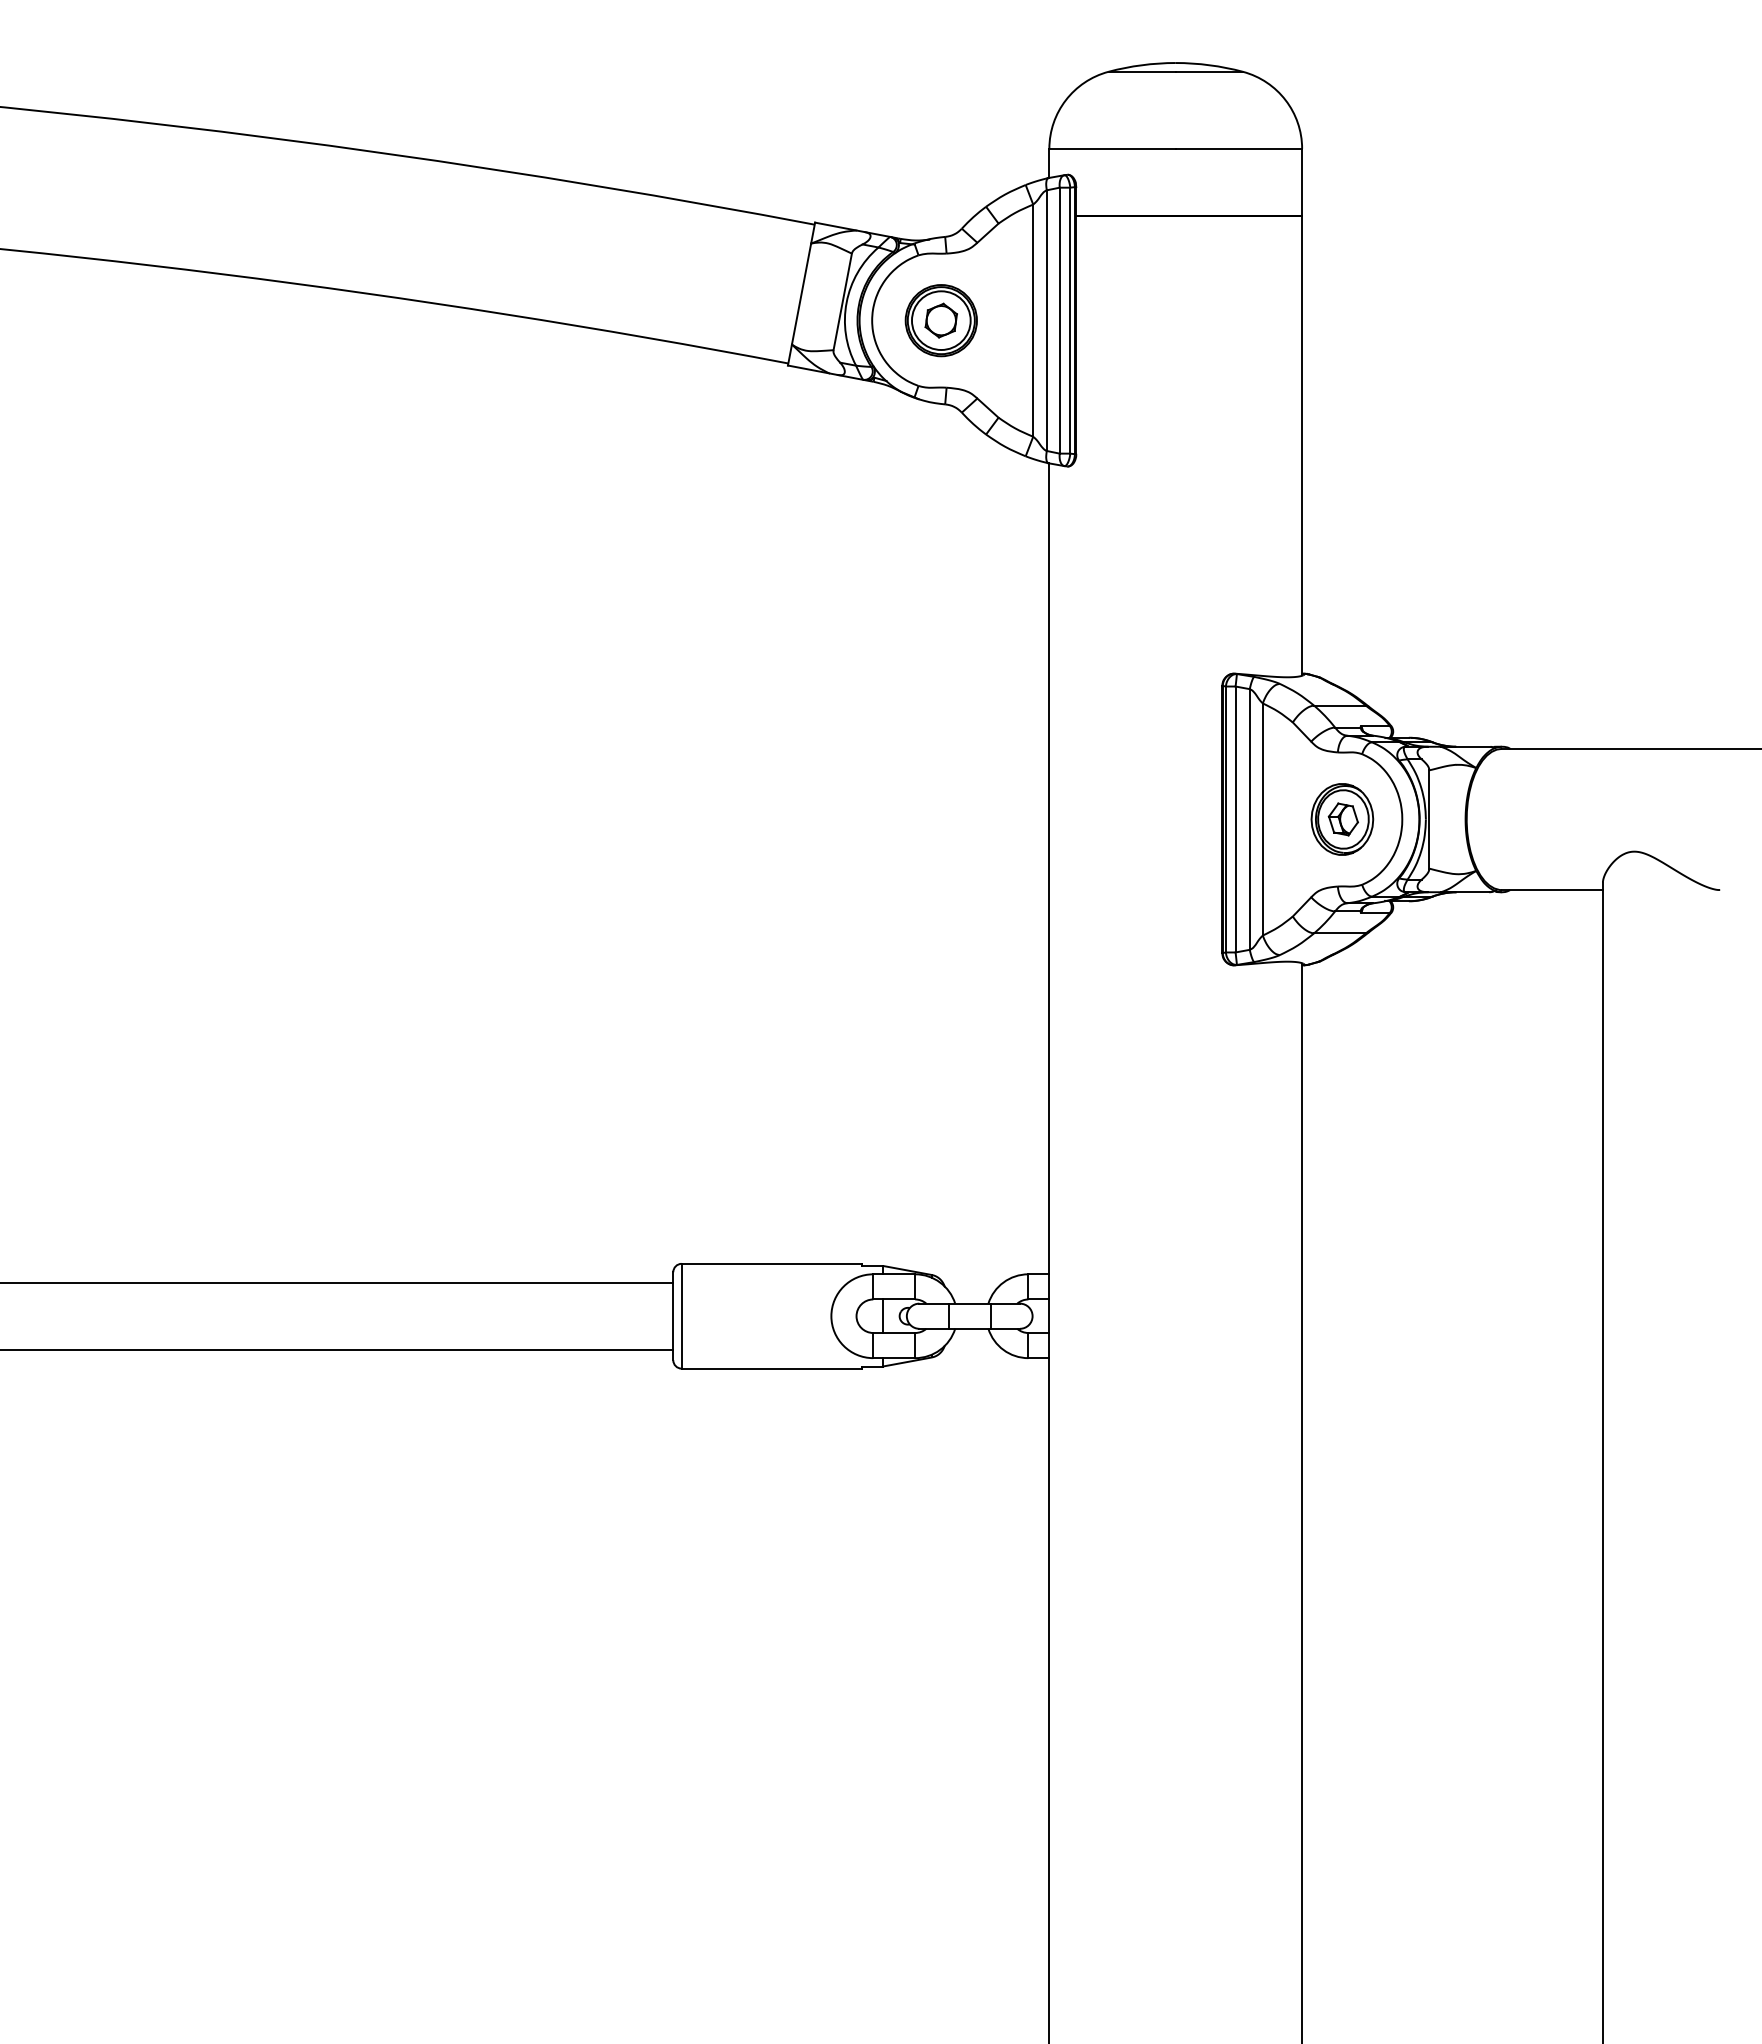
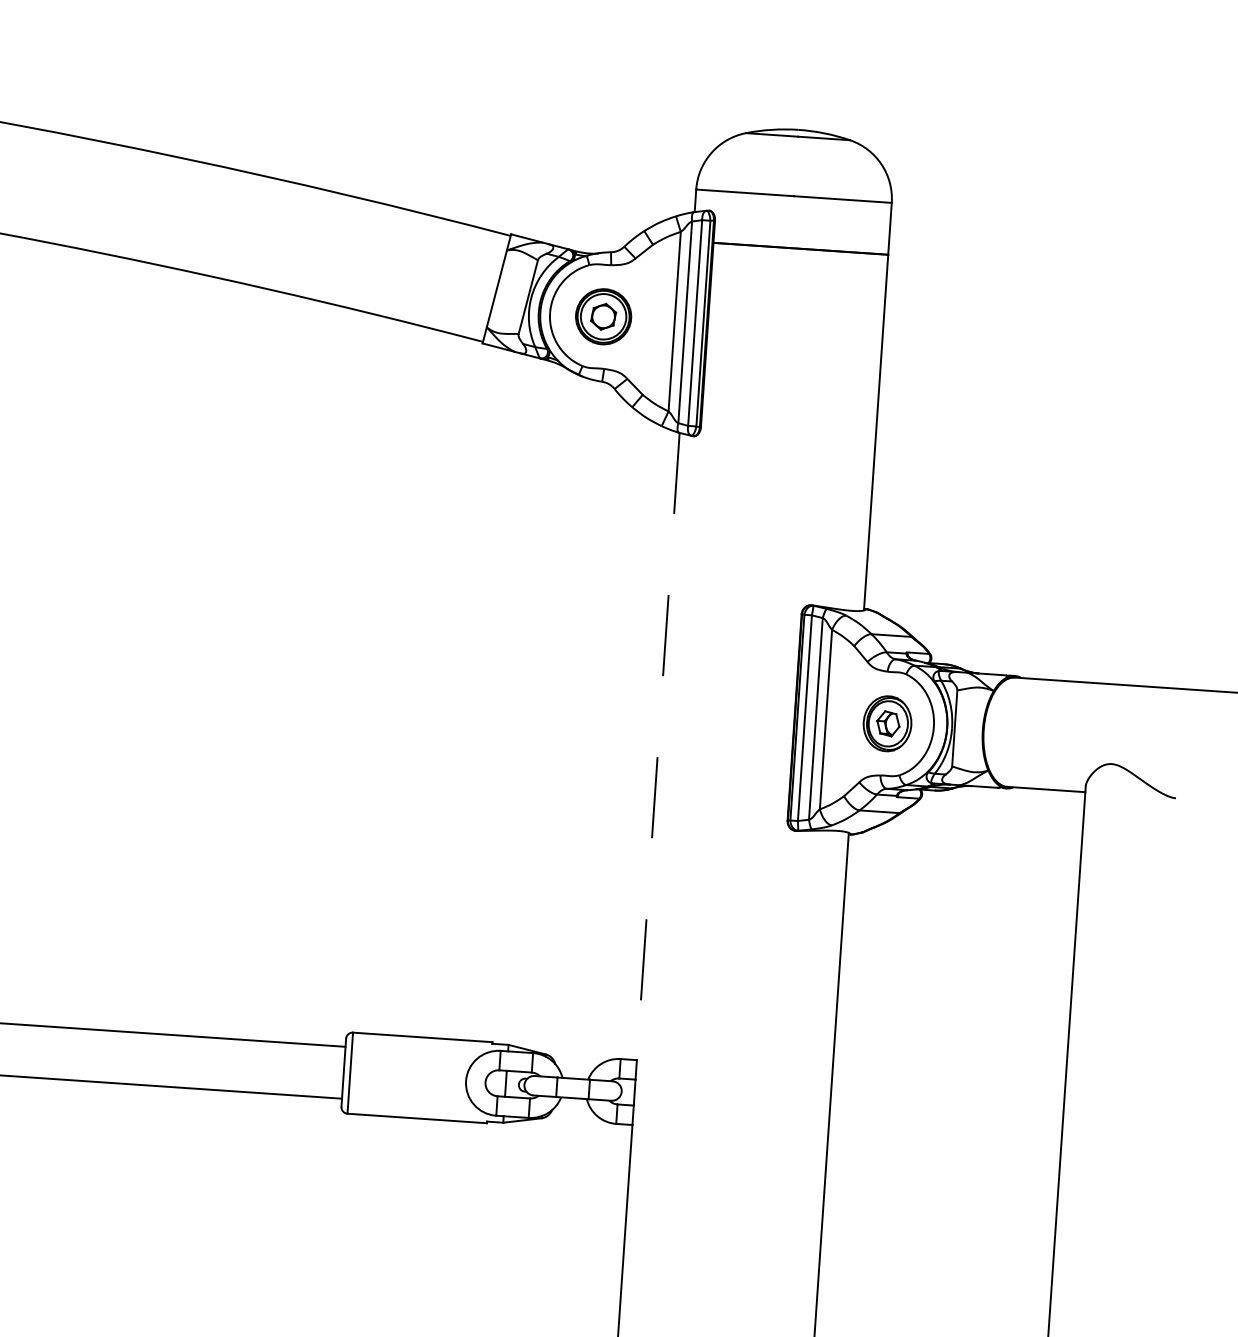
line: (1049, 869) -> (658, 747), solid -> dashed

